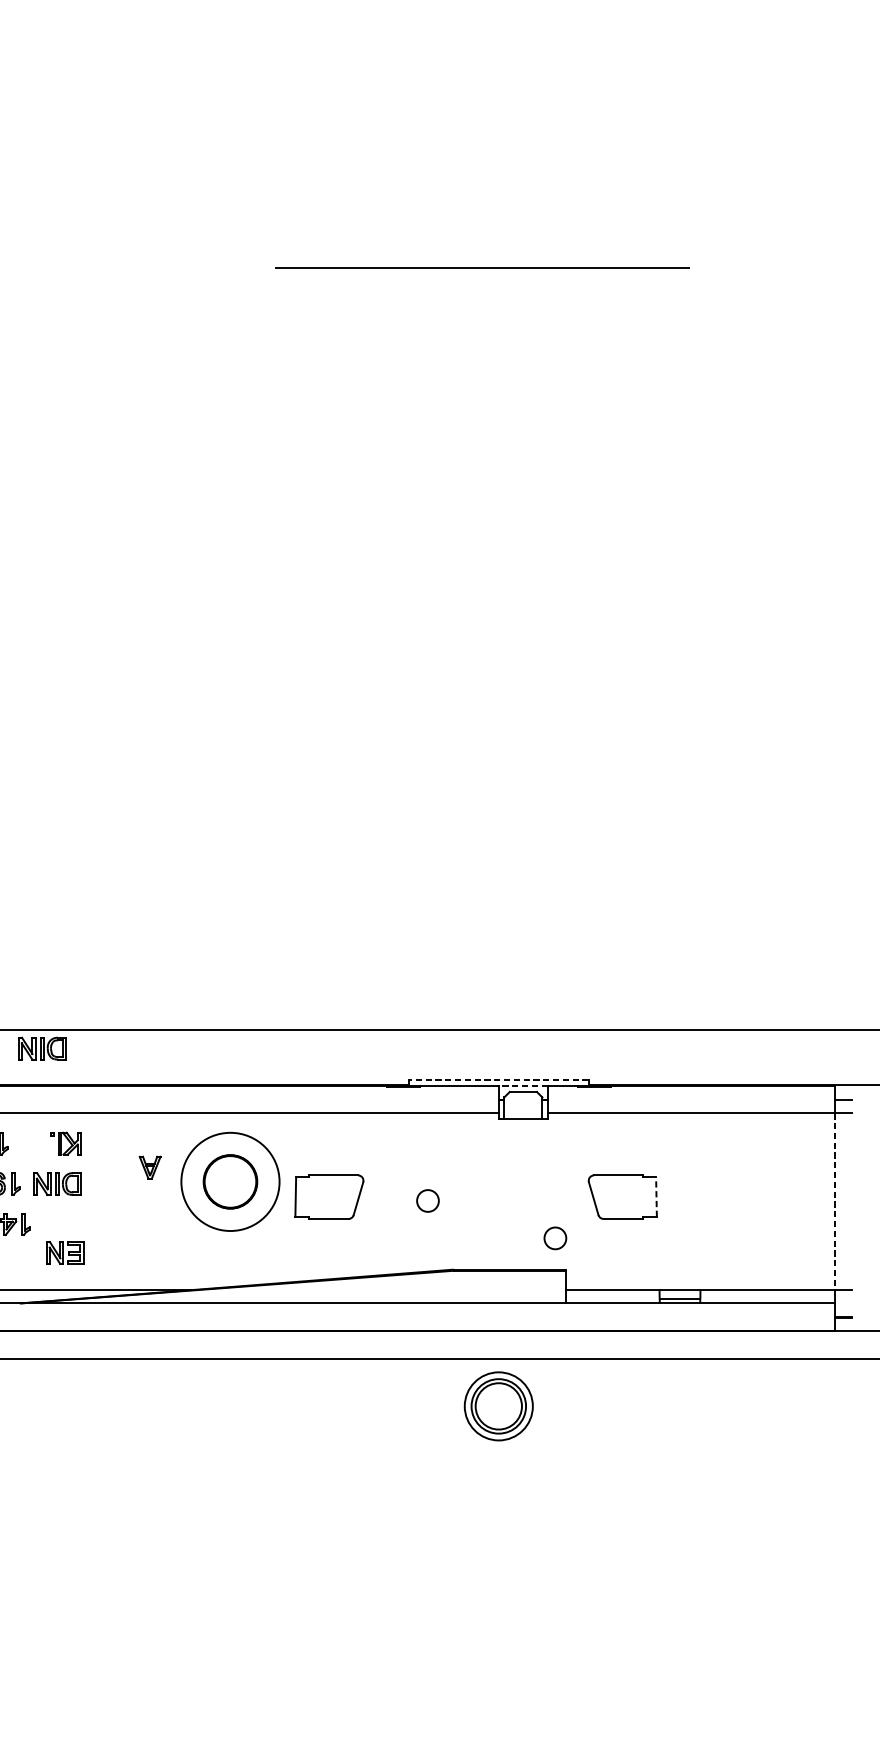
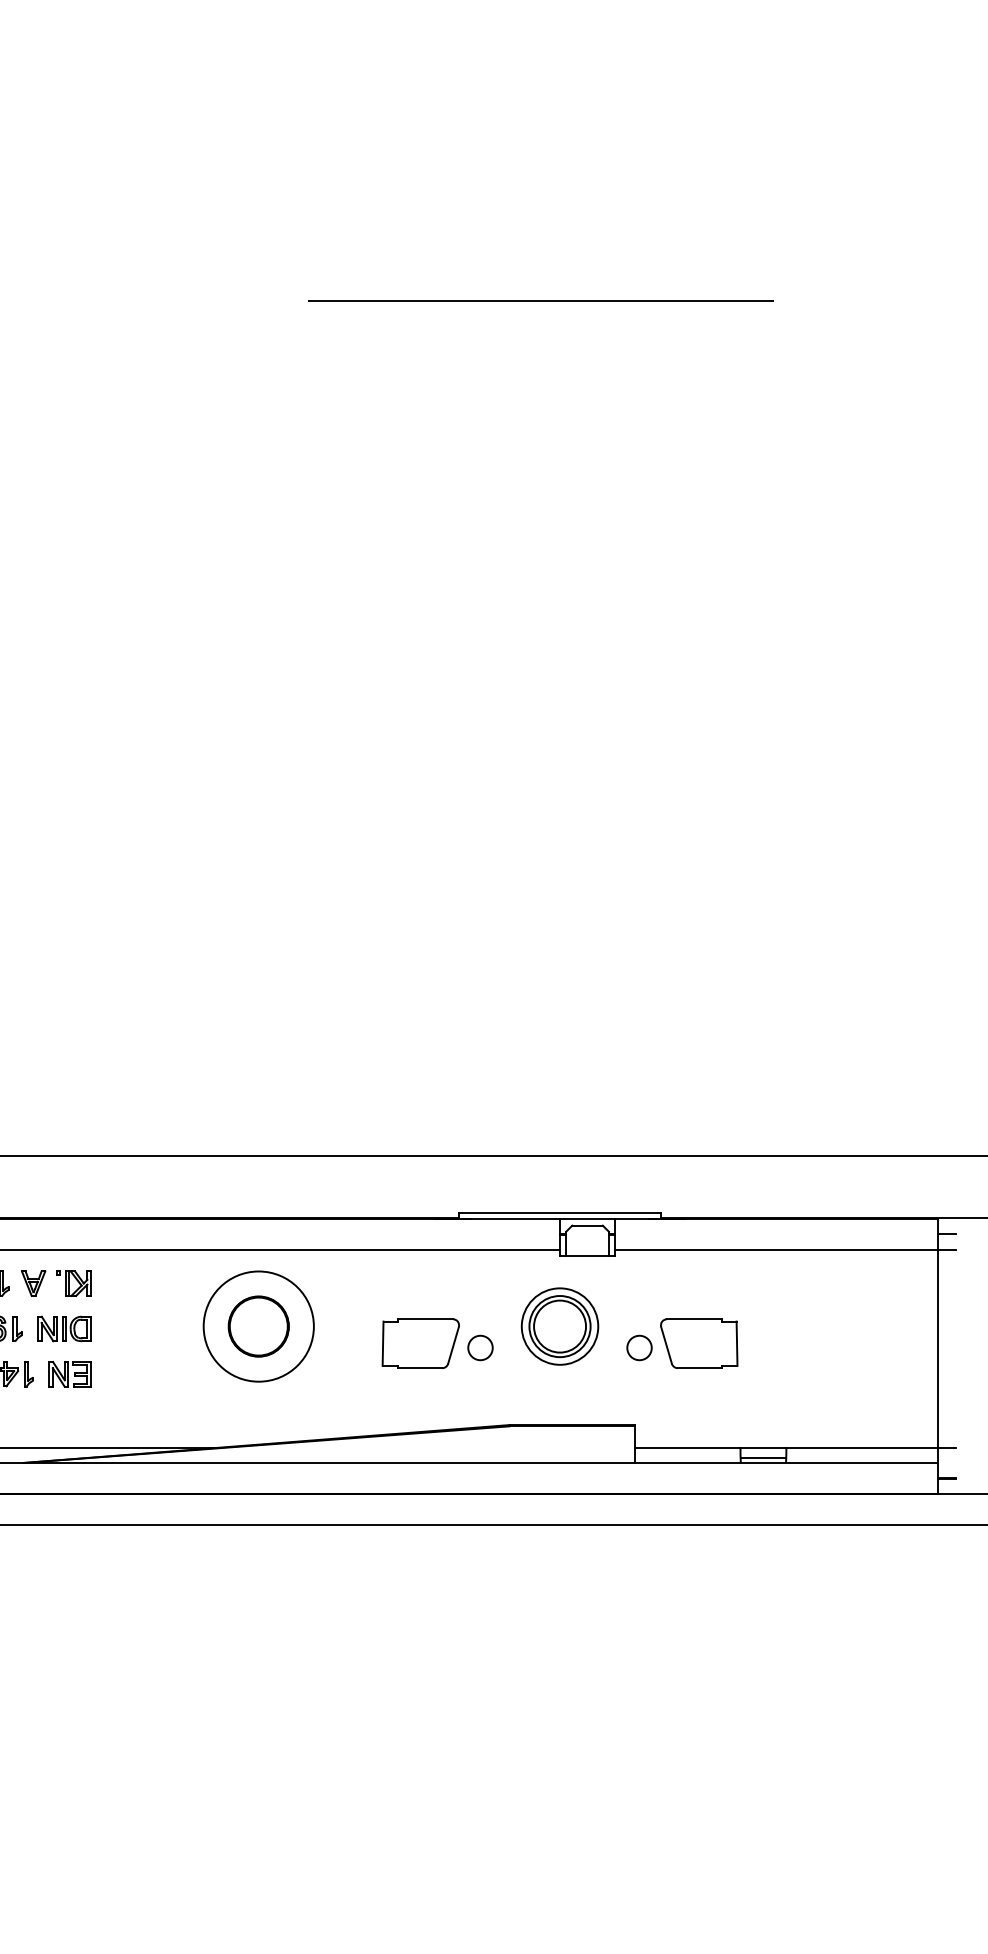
part: (42, 1048) -> (47, 1176), removed
line: (499, 1080) -> (560, 1212), dashed -> solid
line: (523, 1085) -> (587, 1218), dashed -> solid
part: (150, 1167) -> (33, 1283), moved
part: (329, 1196) -> (420, 1343), moved
line: (656, 1196) -> (737, 1343), dashed -> solid
line: (835, 1202) -> (937, 1349), dashed -> solid
circle: (555, 1237) -> (639, 1347), moved
part: (64, 1253) -> (69, 1374), moved
part: (498, 1406) -> (559, 1326), moved

